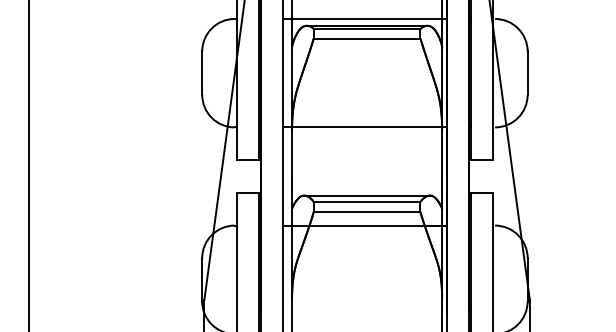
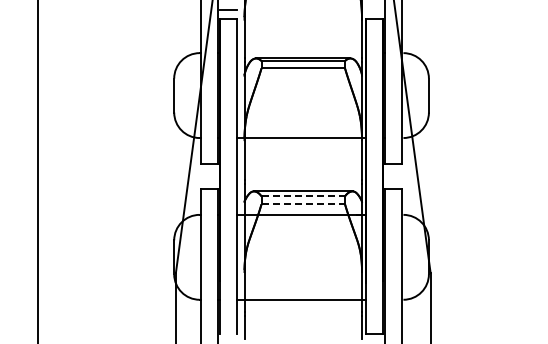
line: (364, 19) -> (301, 53), removed
line: (367, 202) -> (303, 196), solid -> dashed
line: (367, 212) -> (303, 204), solid -> dashed

